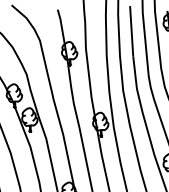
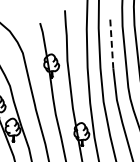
line: (131, 31) -> (111, 44), solid -> dashed

